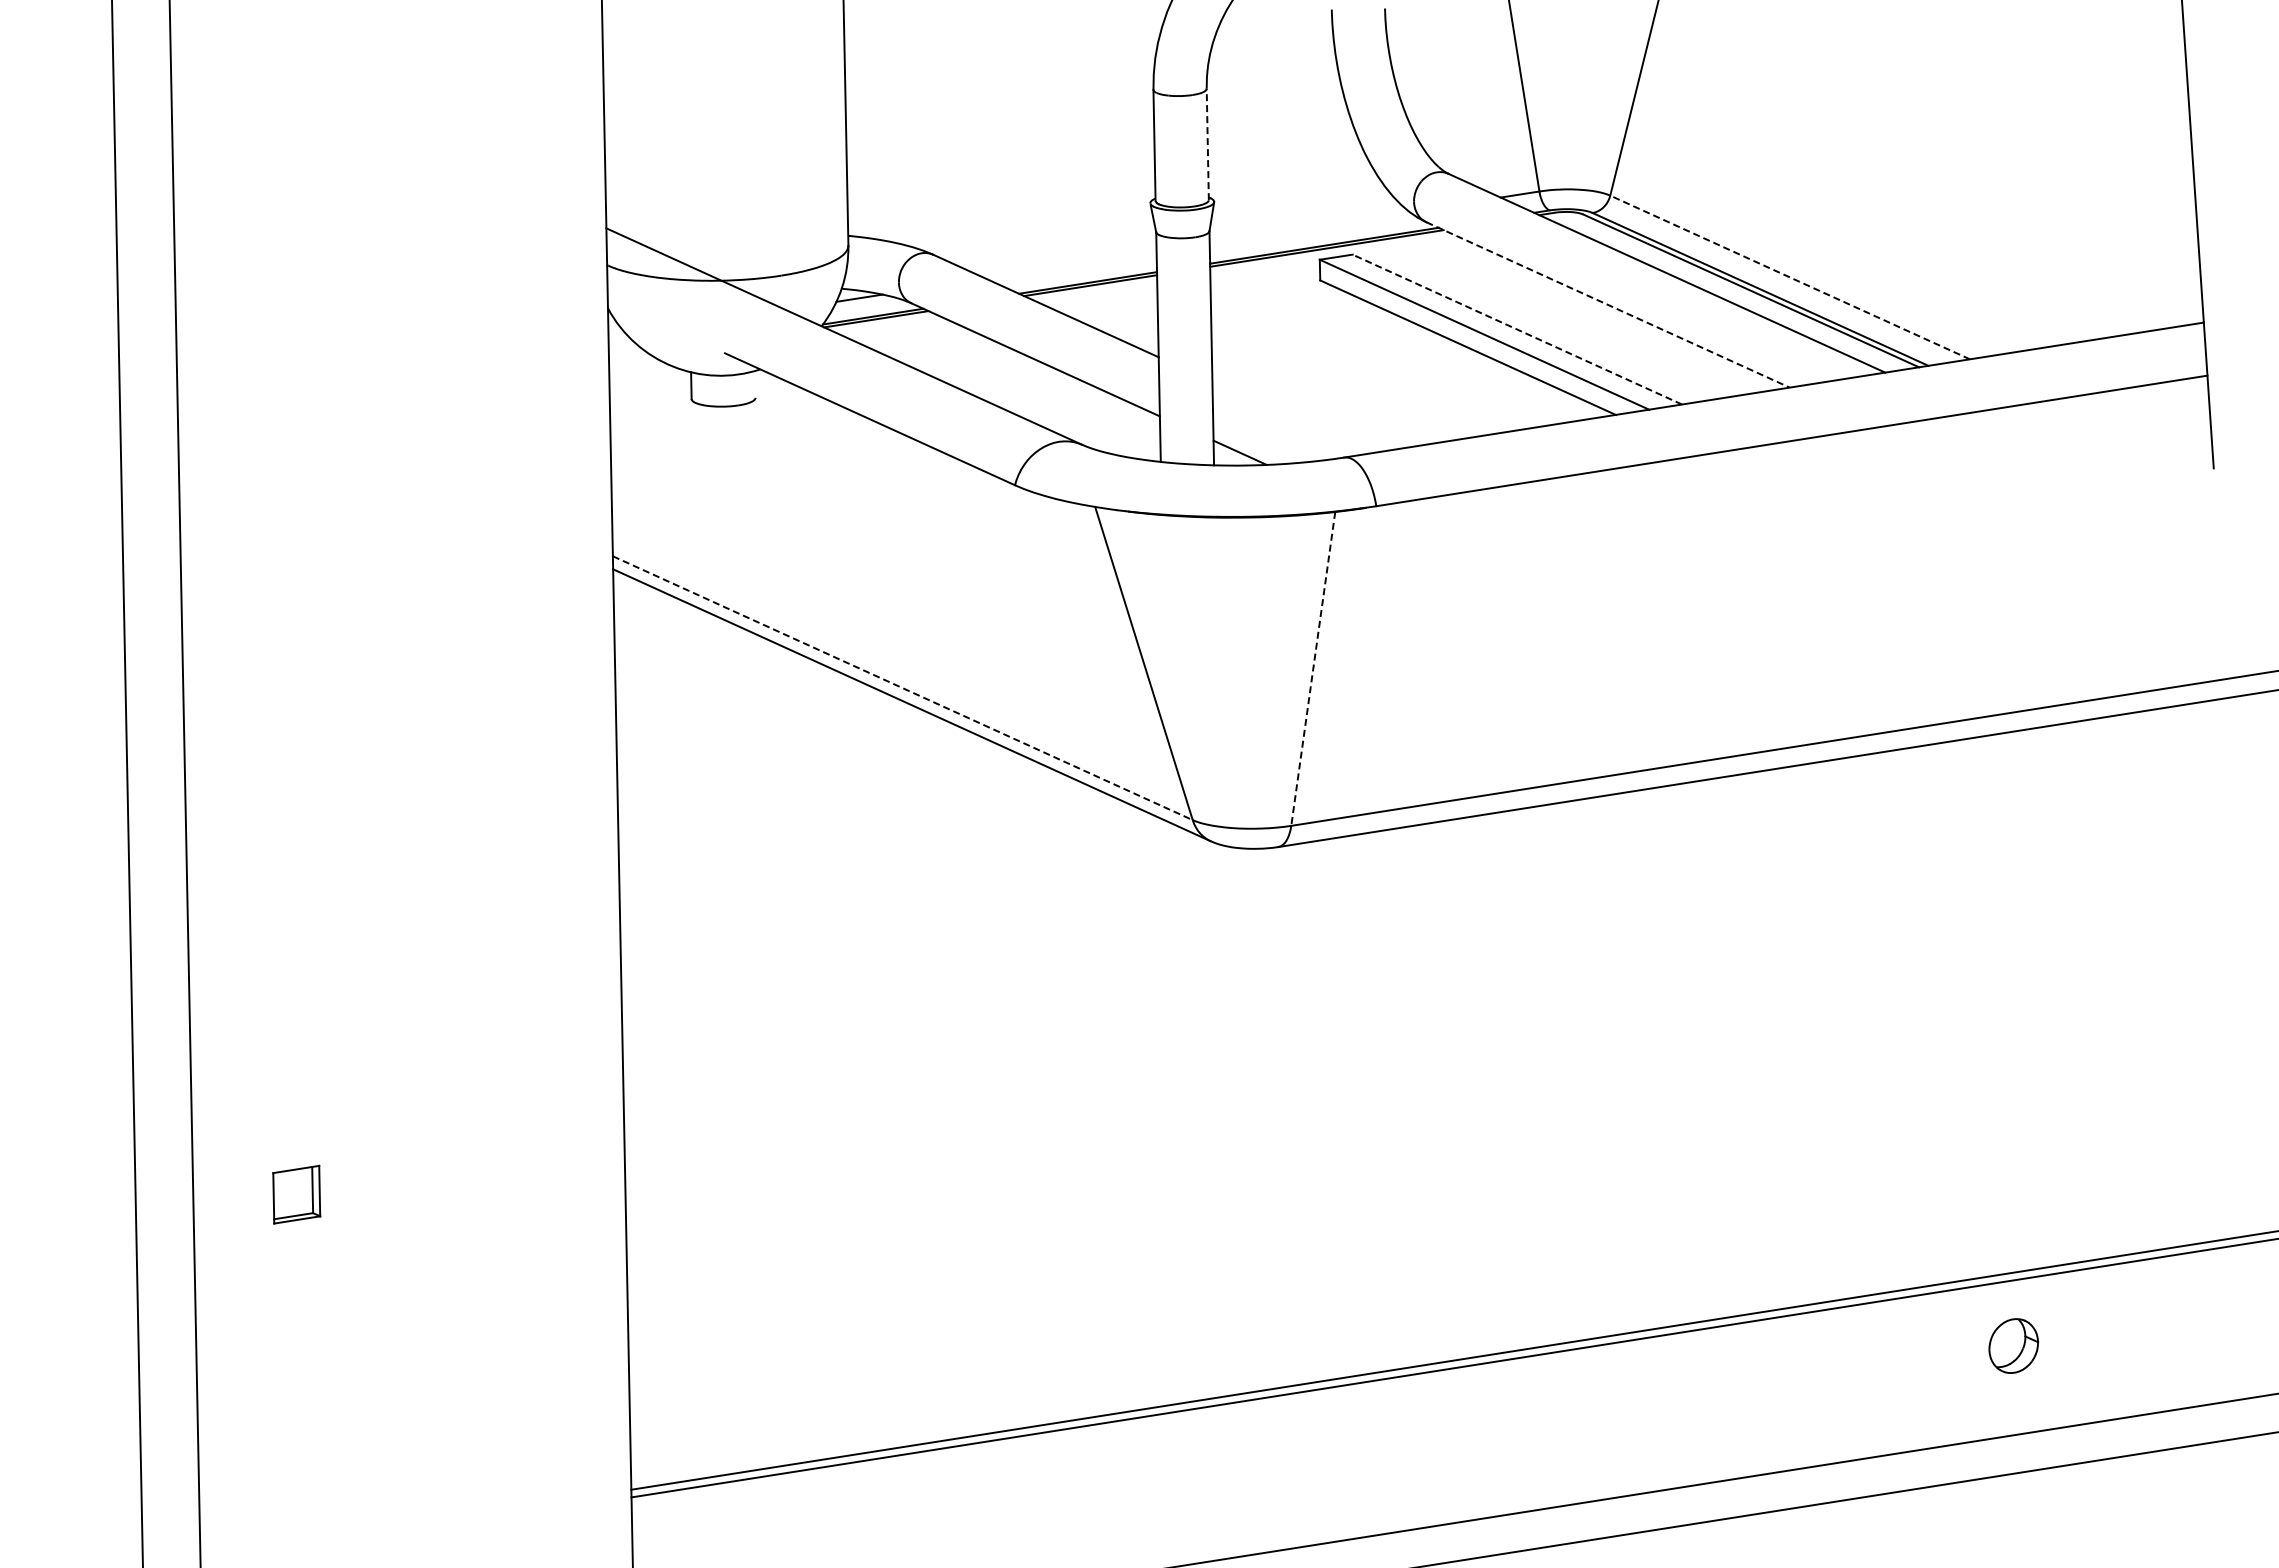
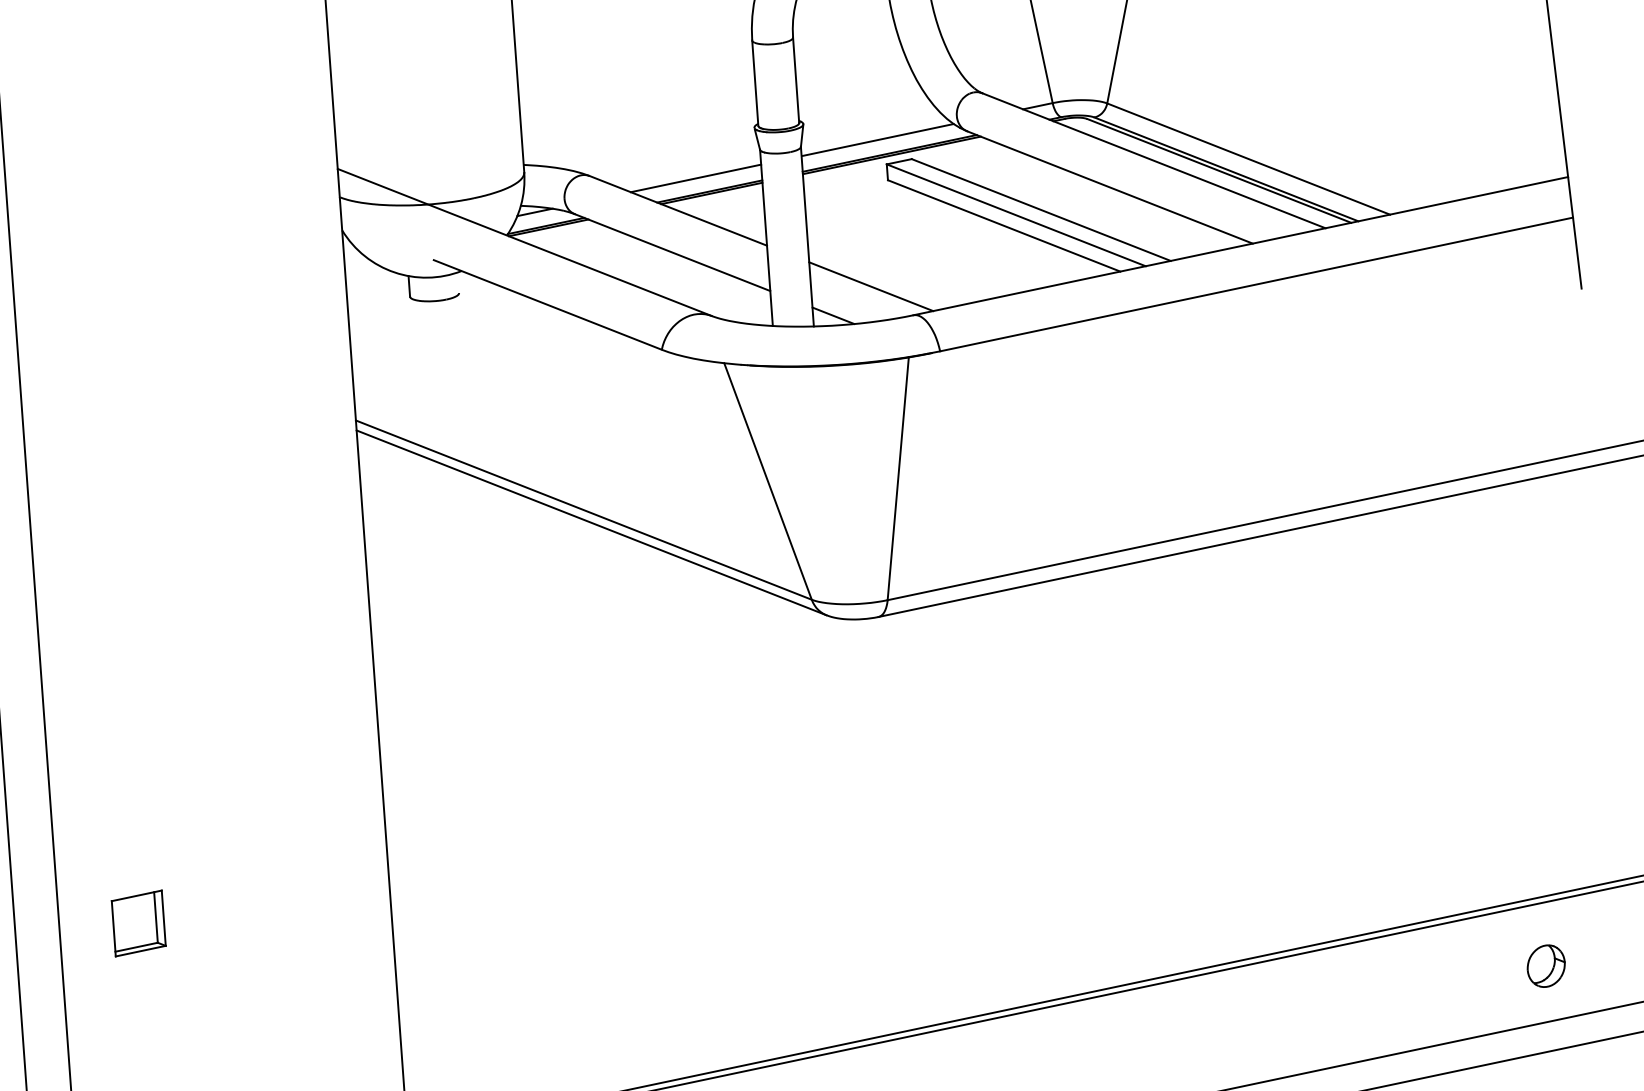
line: (1207, 144) -> (795, 80), dashed -> solid
line: (1310, 227) -> (878, 139), added
line: (1070, 264) -> (695, 178), added
line: (1790, 277) -> (1248, 159), dashed -> solid
line: (1608, 304) -> (1110, 187), dashed -> solid
line: (1517, 329) -> (1041, 209), dashed -> solid
line: (1291, 417) -> (871, 286), added
line: (1313, 669) -> (898, 479), dashed -> solid
line: (902, 688) -> (583, 510), dashed -> solid
part: (296, 1194) -> (138, 923), size x1.43
part: (2013, 1345) -> (1546, 965), moved

